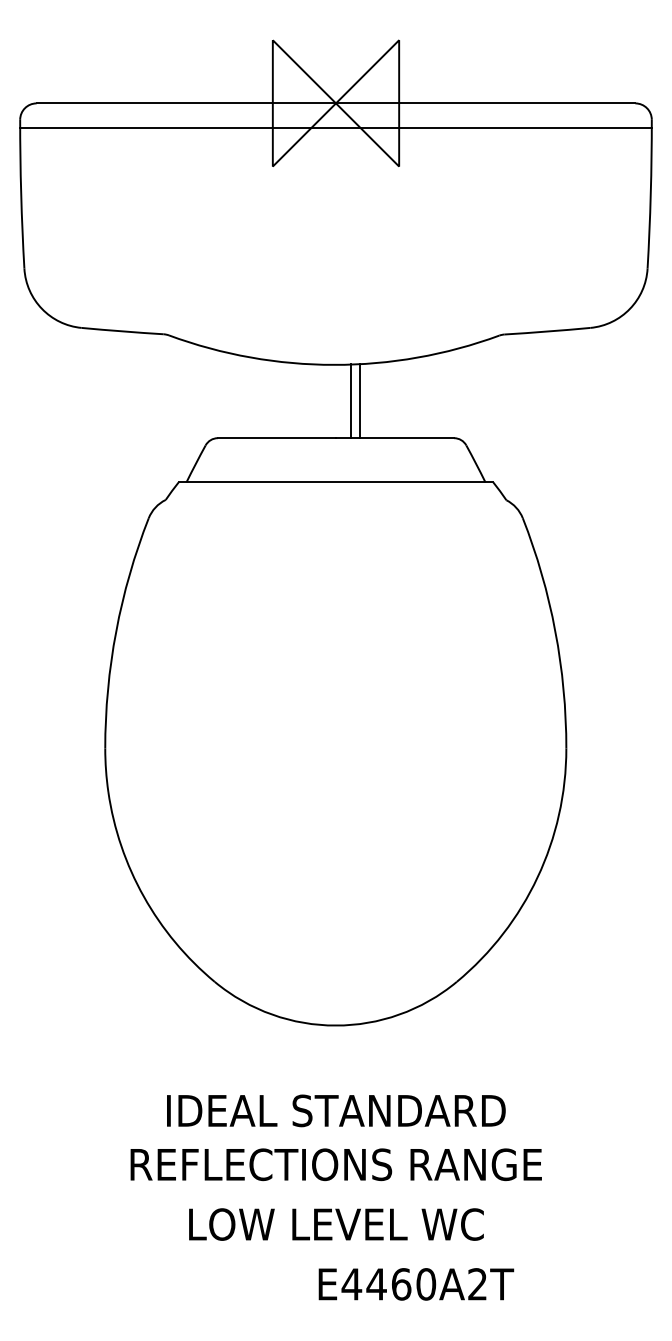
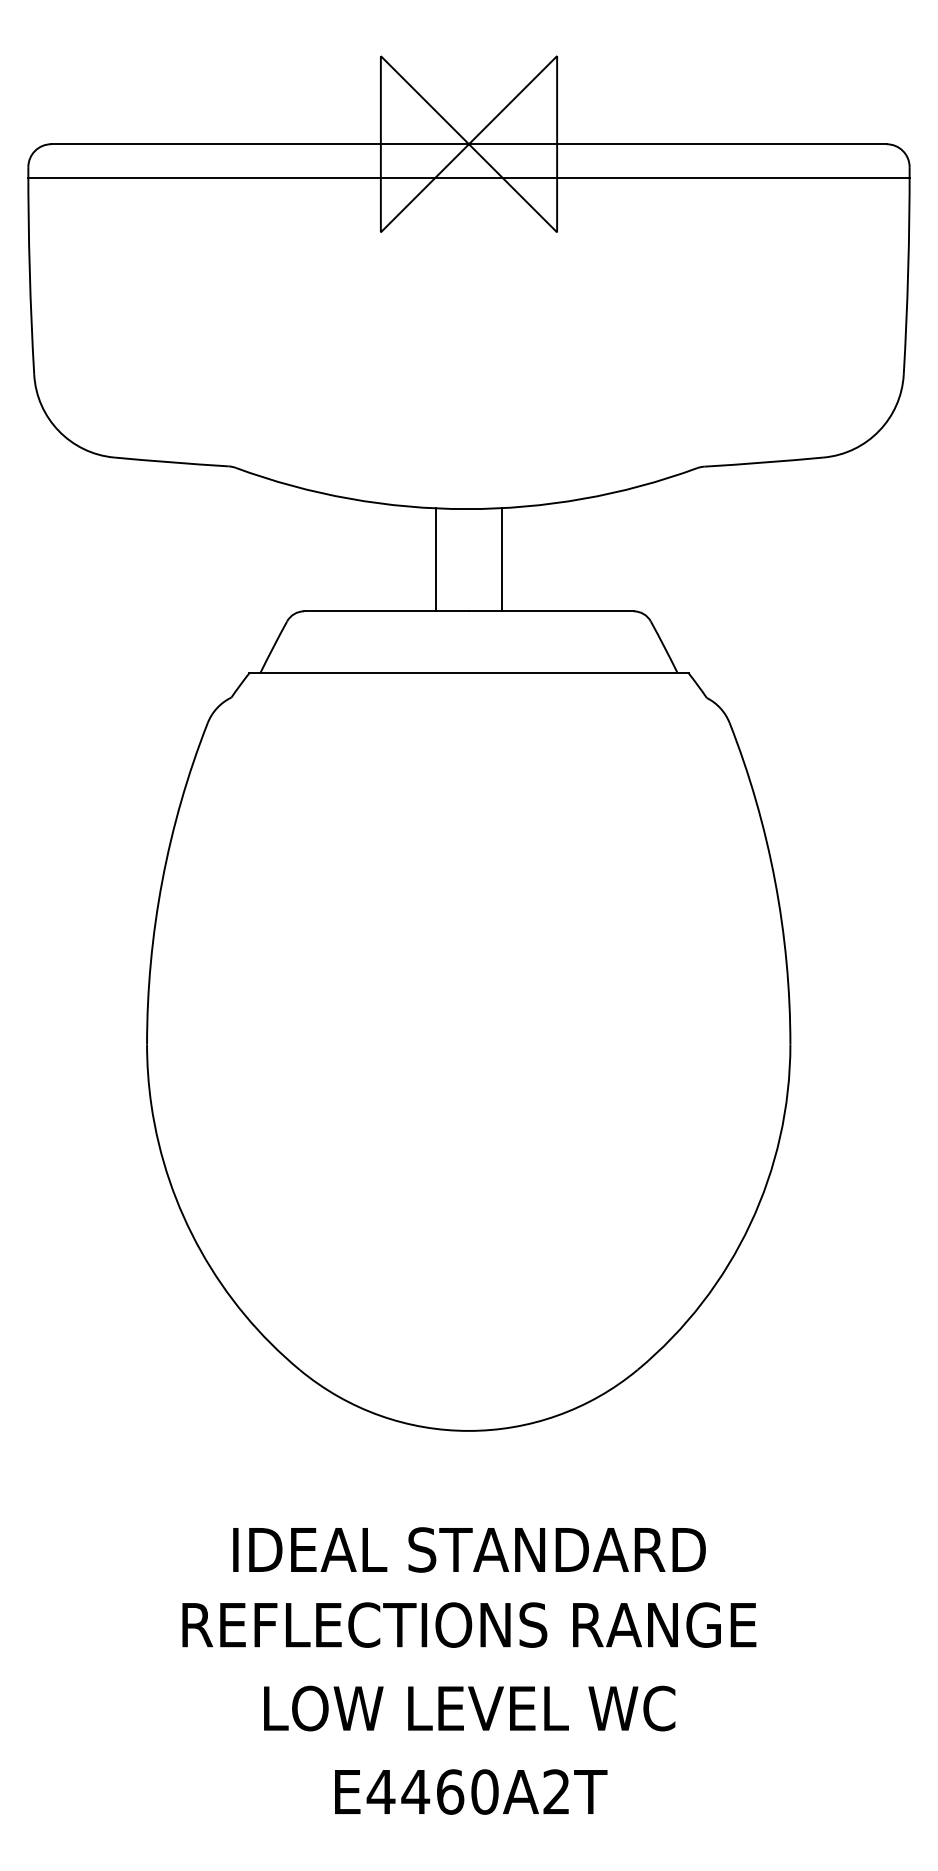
line: (351, 401) -> (435, 559), moved
text: (416, 1283) -> (471, 1791), moved

